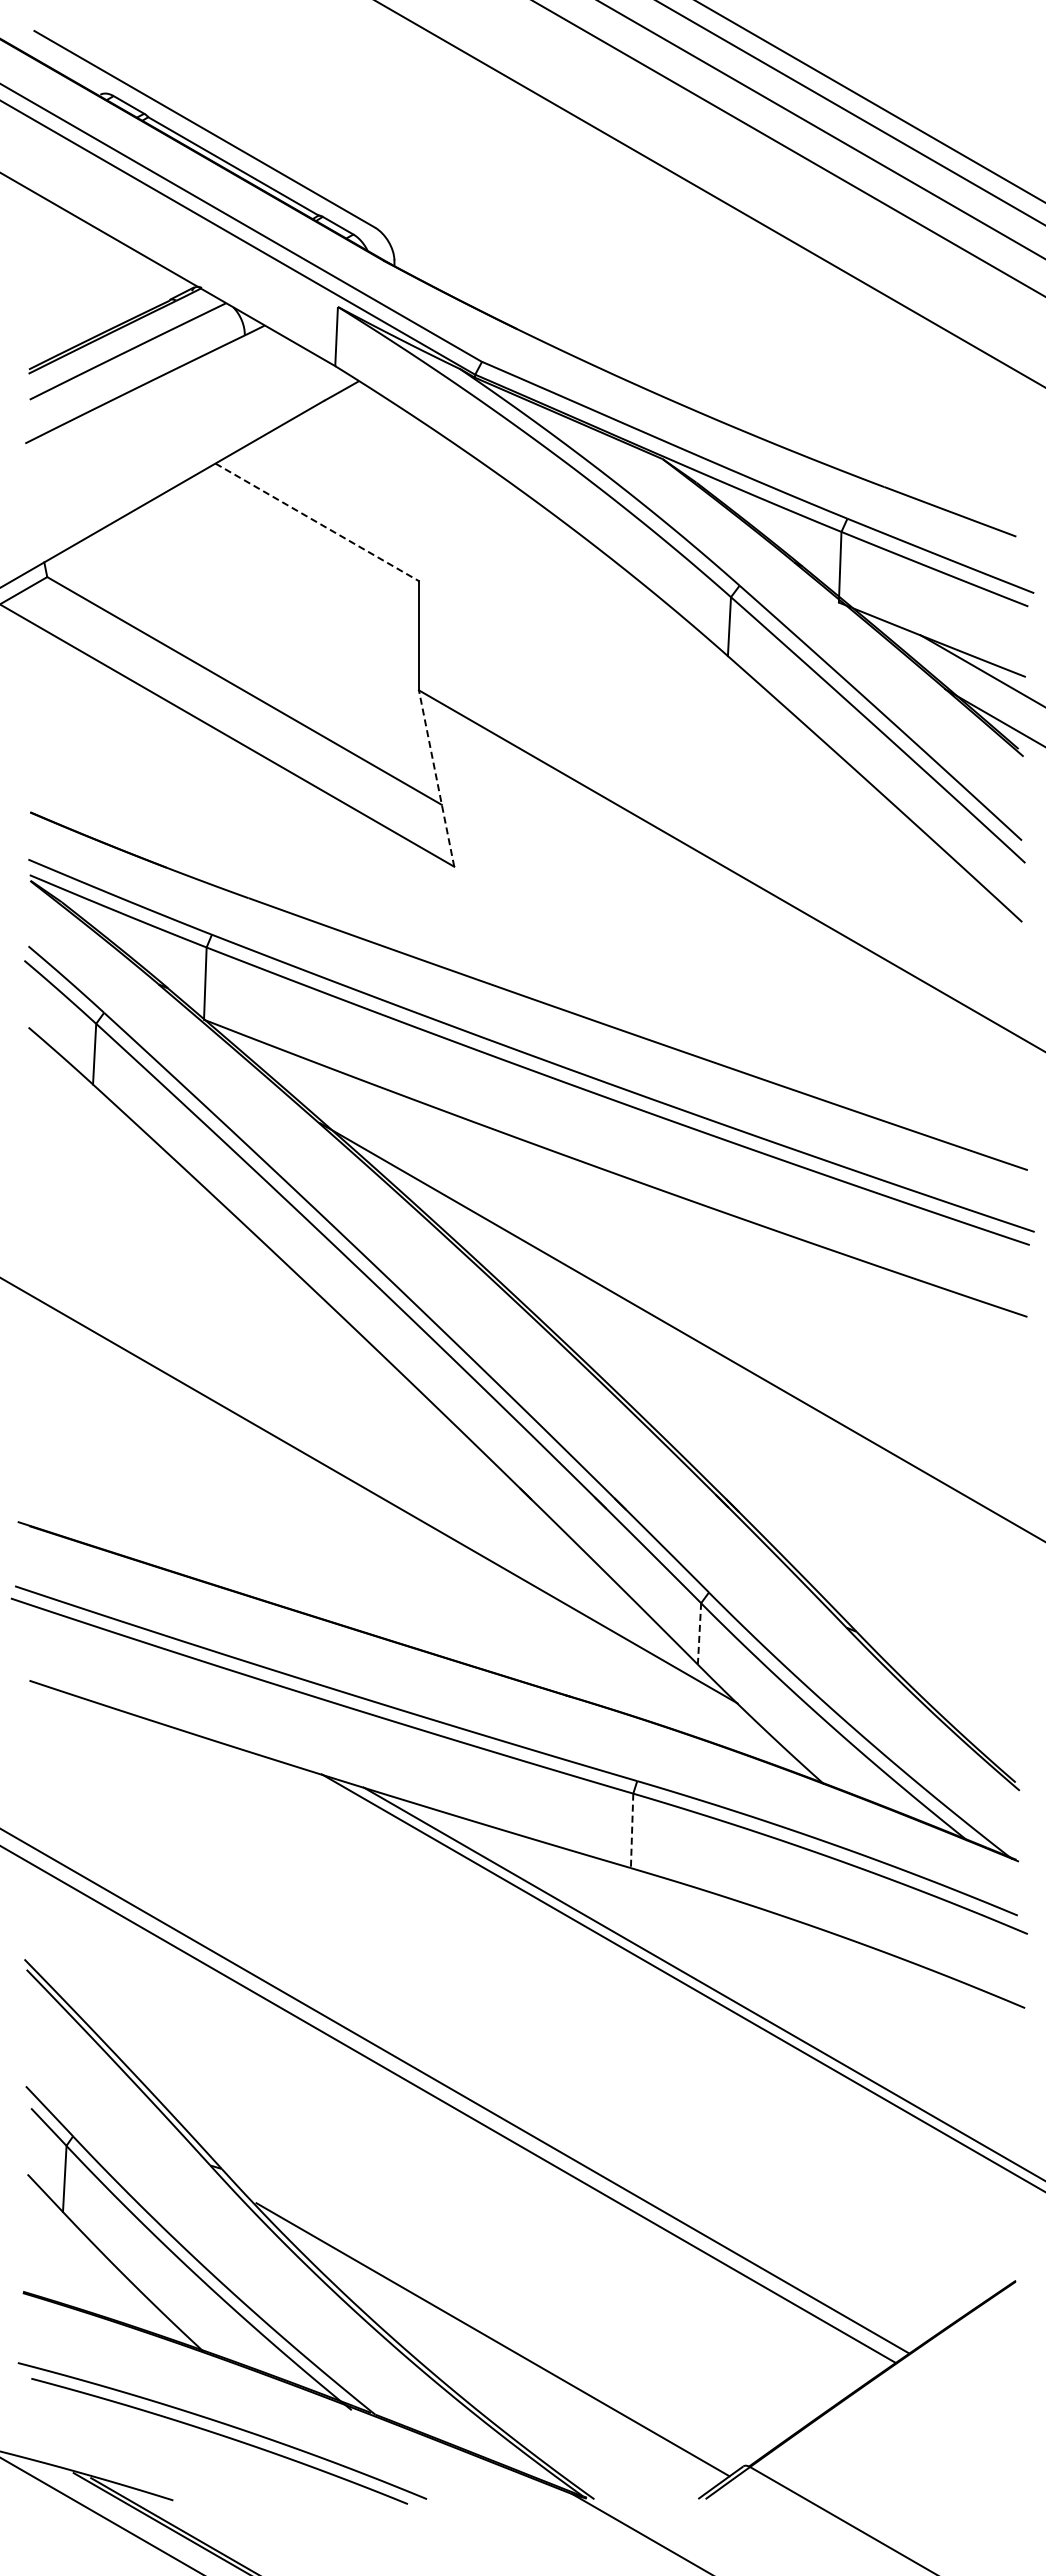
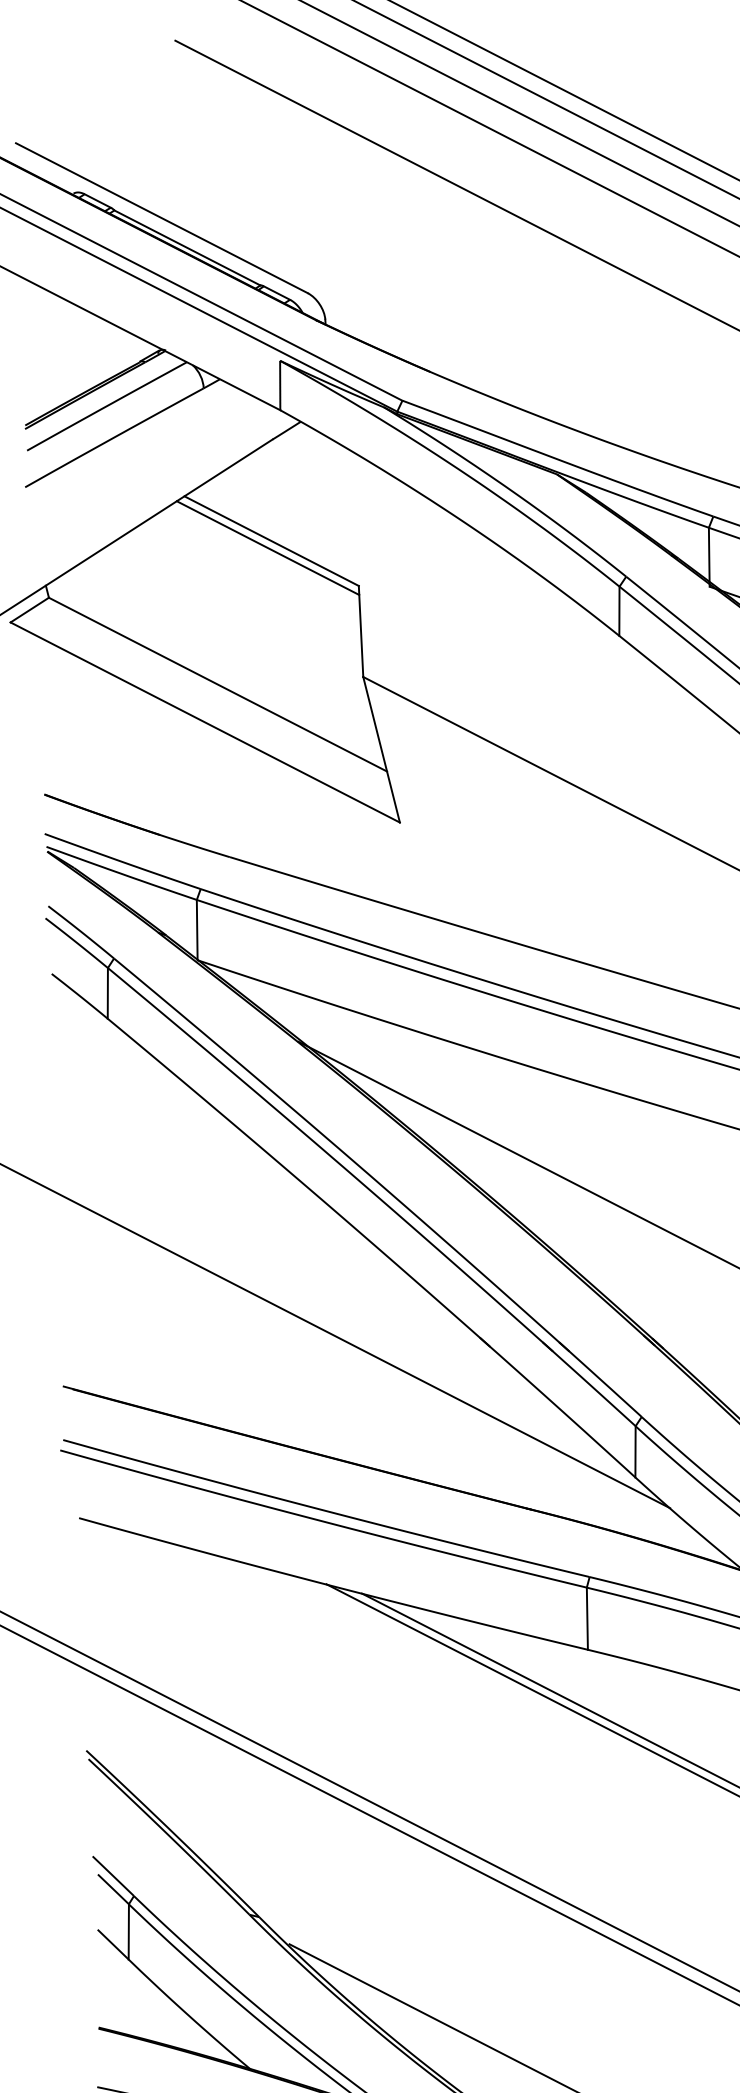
line: (317, 522) -> (271, 541), dashed -> solid
line: (312, 530) -> (268, 548), added
line: (436, 778) -> (381, 749), dashed -> solid
line: (699, 1633) -> (635, 1451), dashed -> solid
line: (632, 1831) -> (587, 1619), dashed -> solid

